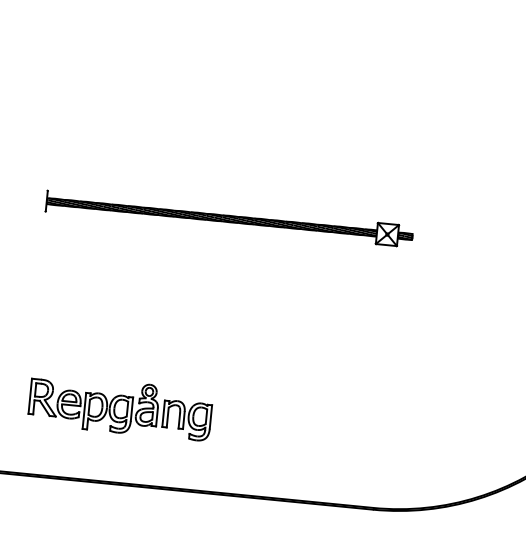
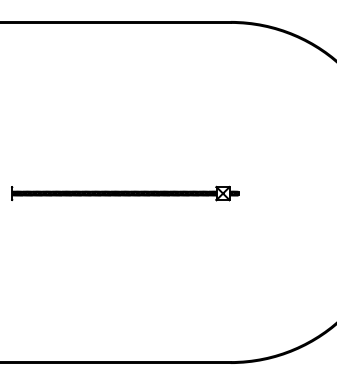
part: (120, 407) -> (69, 315), removed

